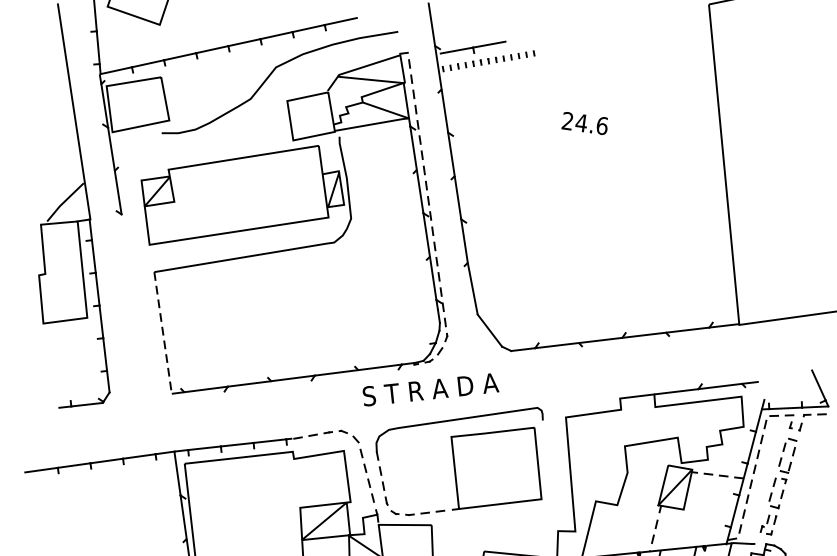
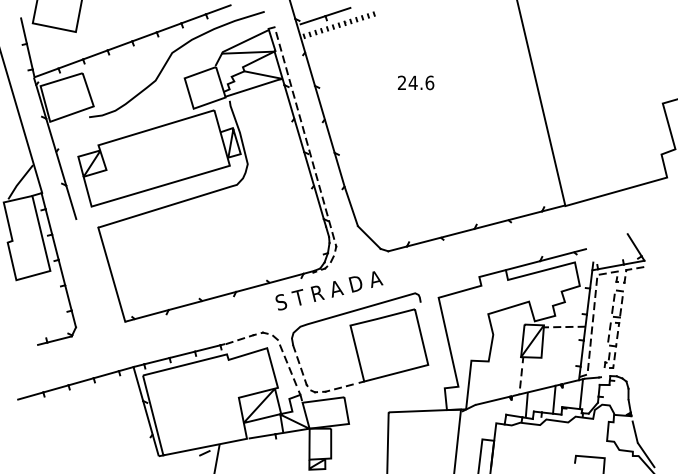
text: (585, 123) -> (416, 82), moved
line: (125, 236) -> (71, 202), added
line: (162, 332) -> (111, 274), dashed -> solid

